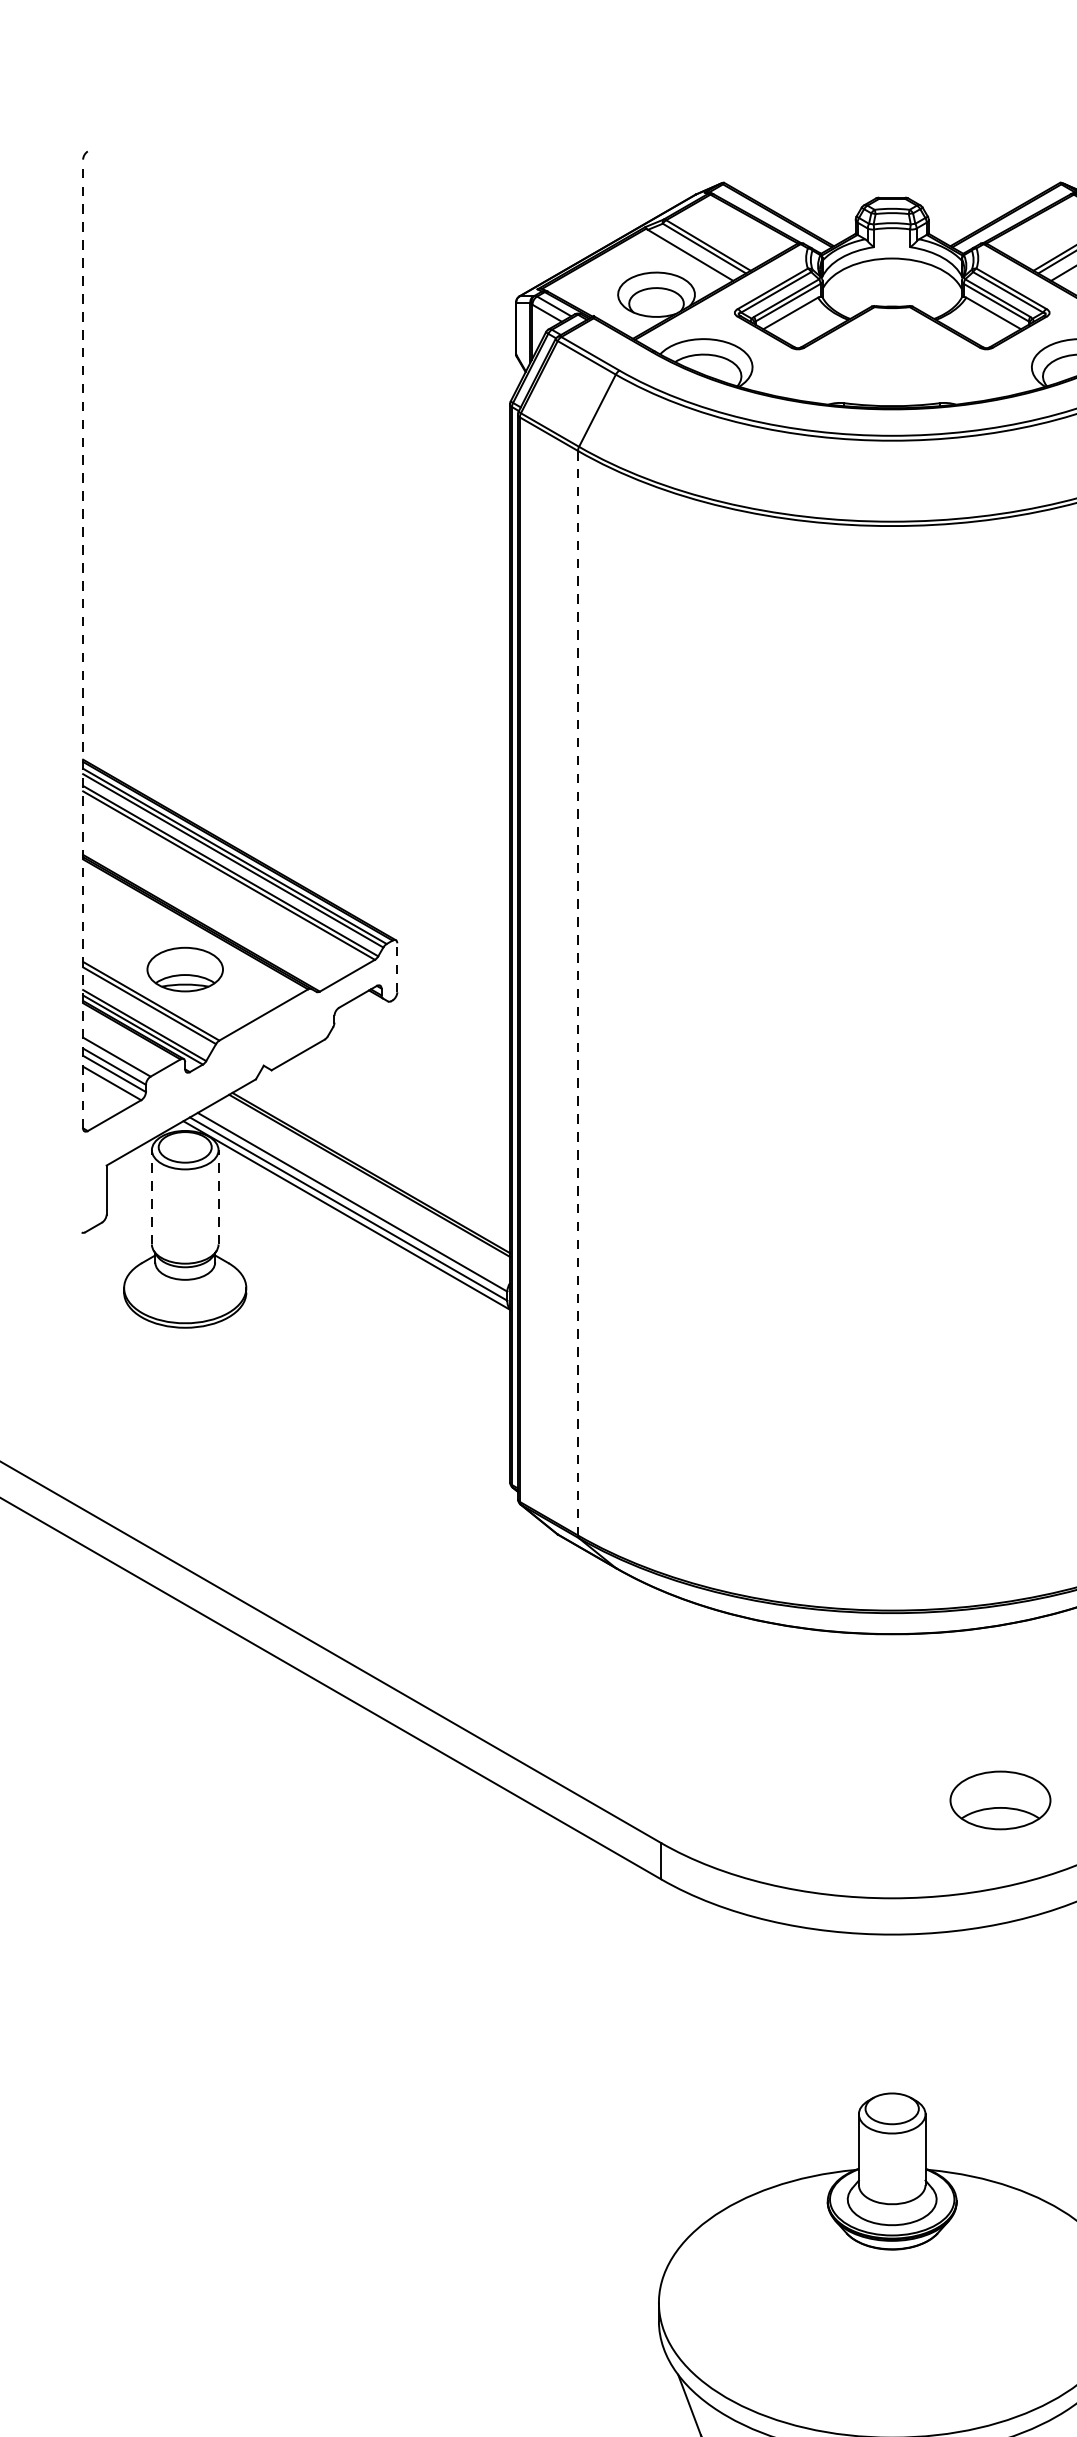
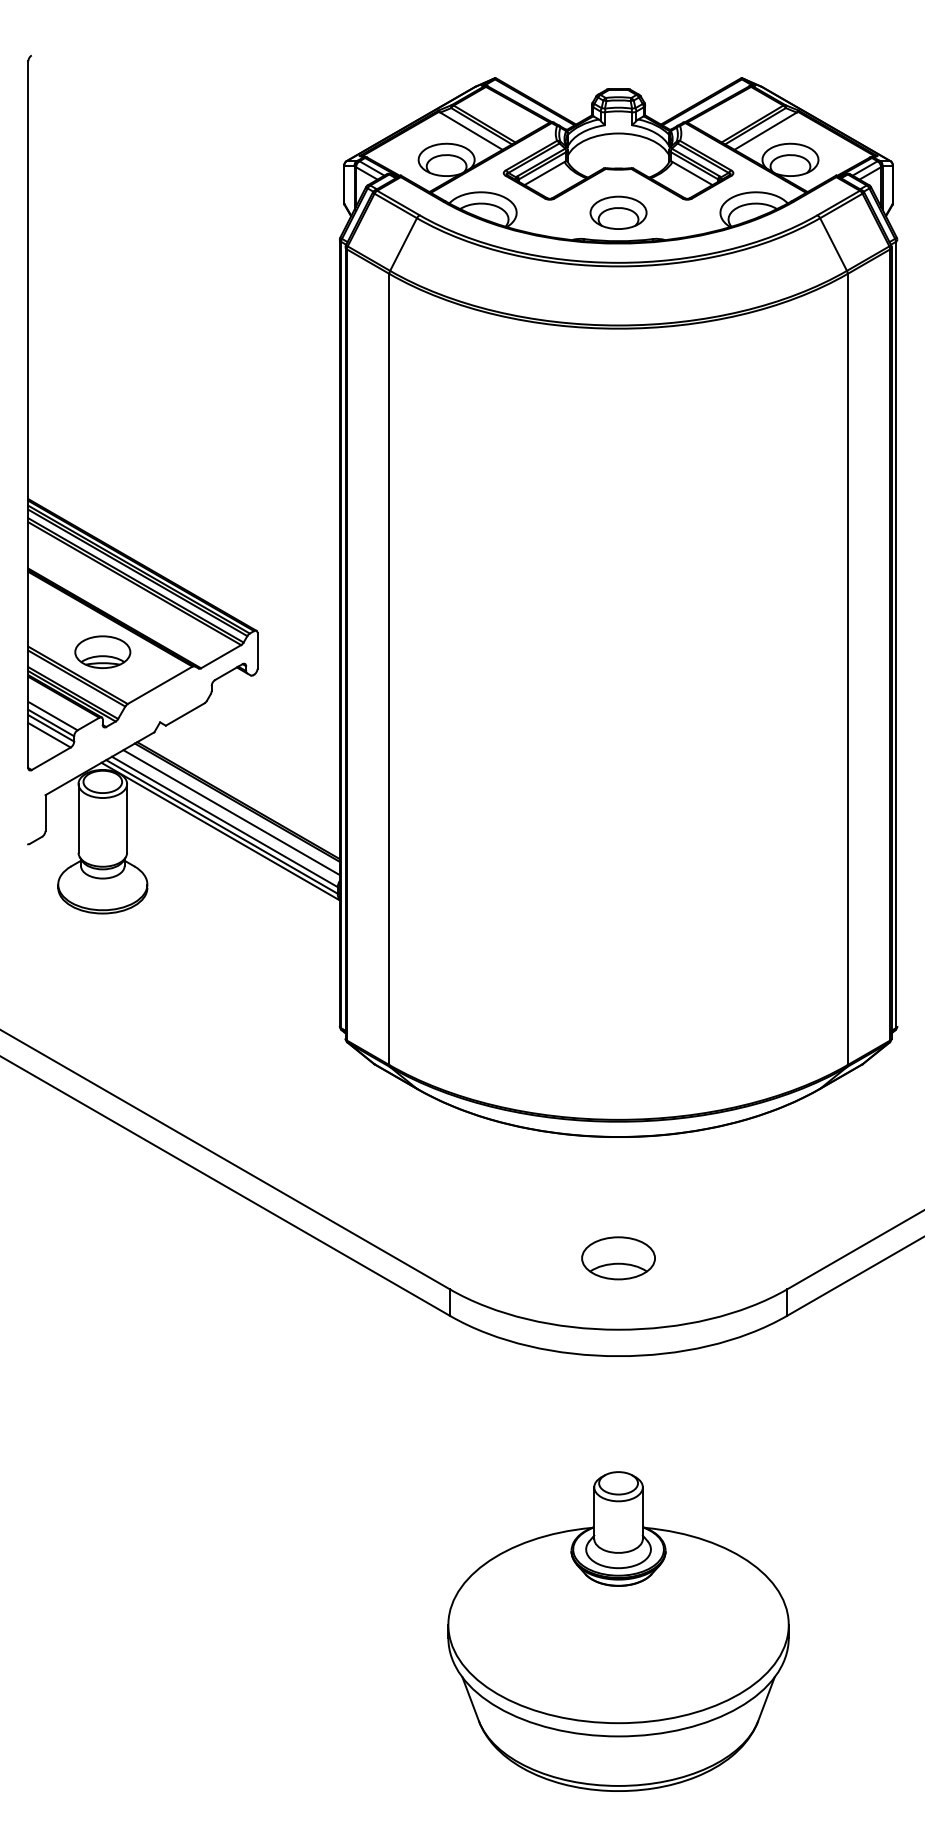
part: (892, 366) -> (618, 212), added
line: (83, 643) -> (28, 414), dashed -> solid
line: (397, 967) -> (257, 650), dashed -> solid
line: (578, 993) -> (389, 669), dashed -> solid
line: (361, 1189) -> (231, 812), added
line: (151, 1196) -> (78, 817), dashed -> solid
line: (219, 1196) -> (127, 817), dashed -> solid
part: (1000, 1800) -> (618, 1258), moved

